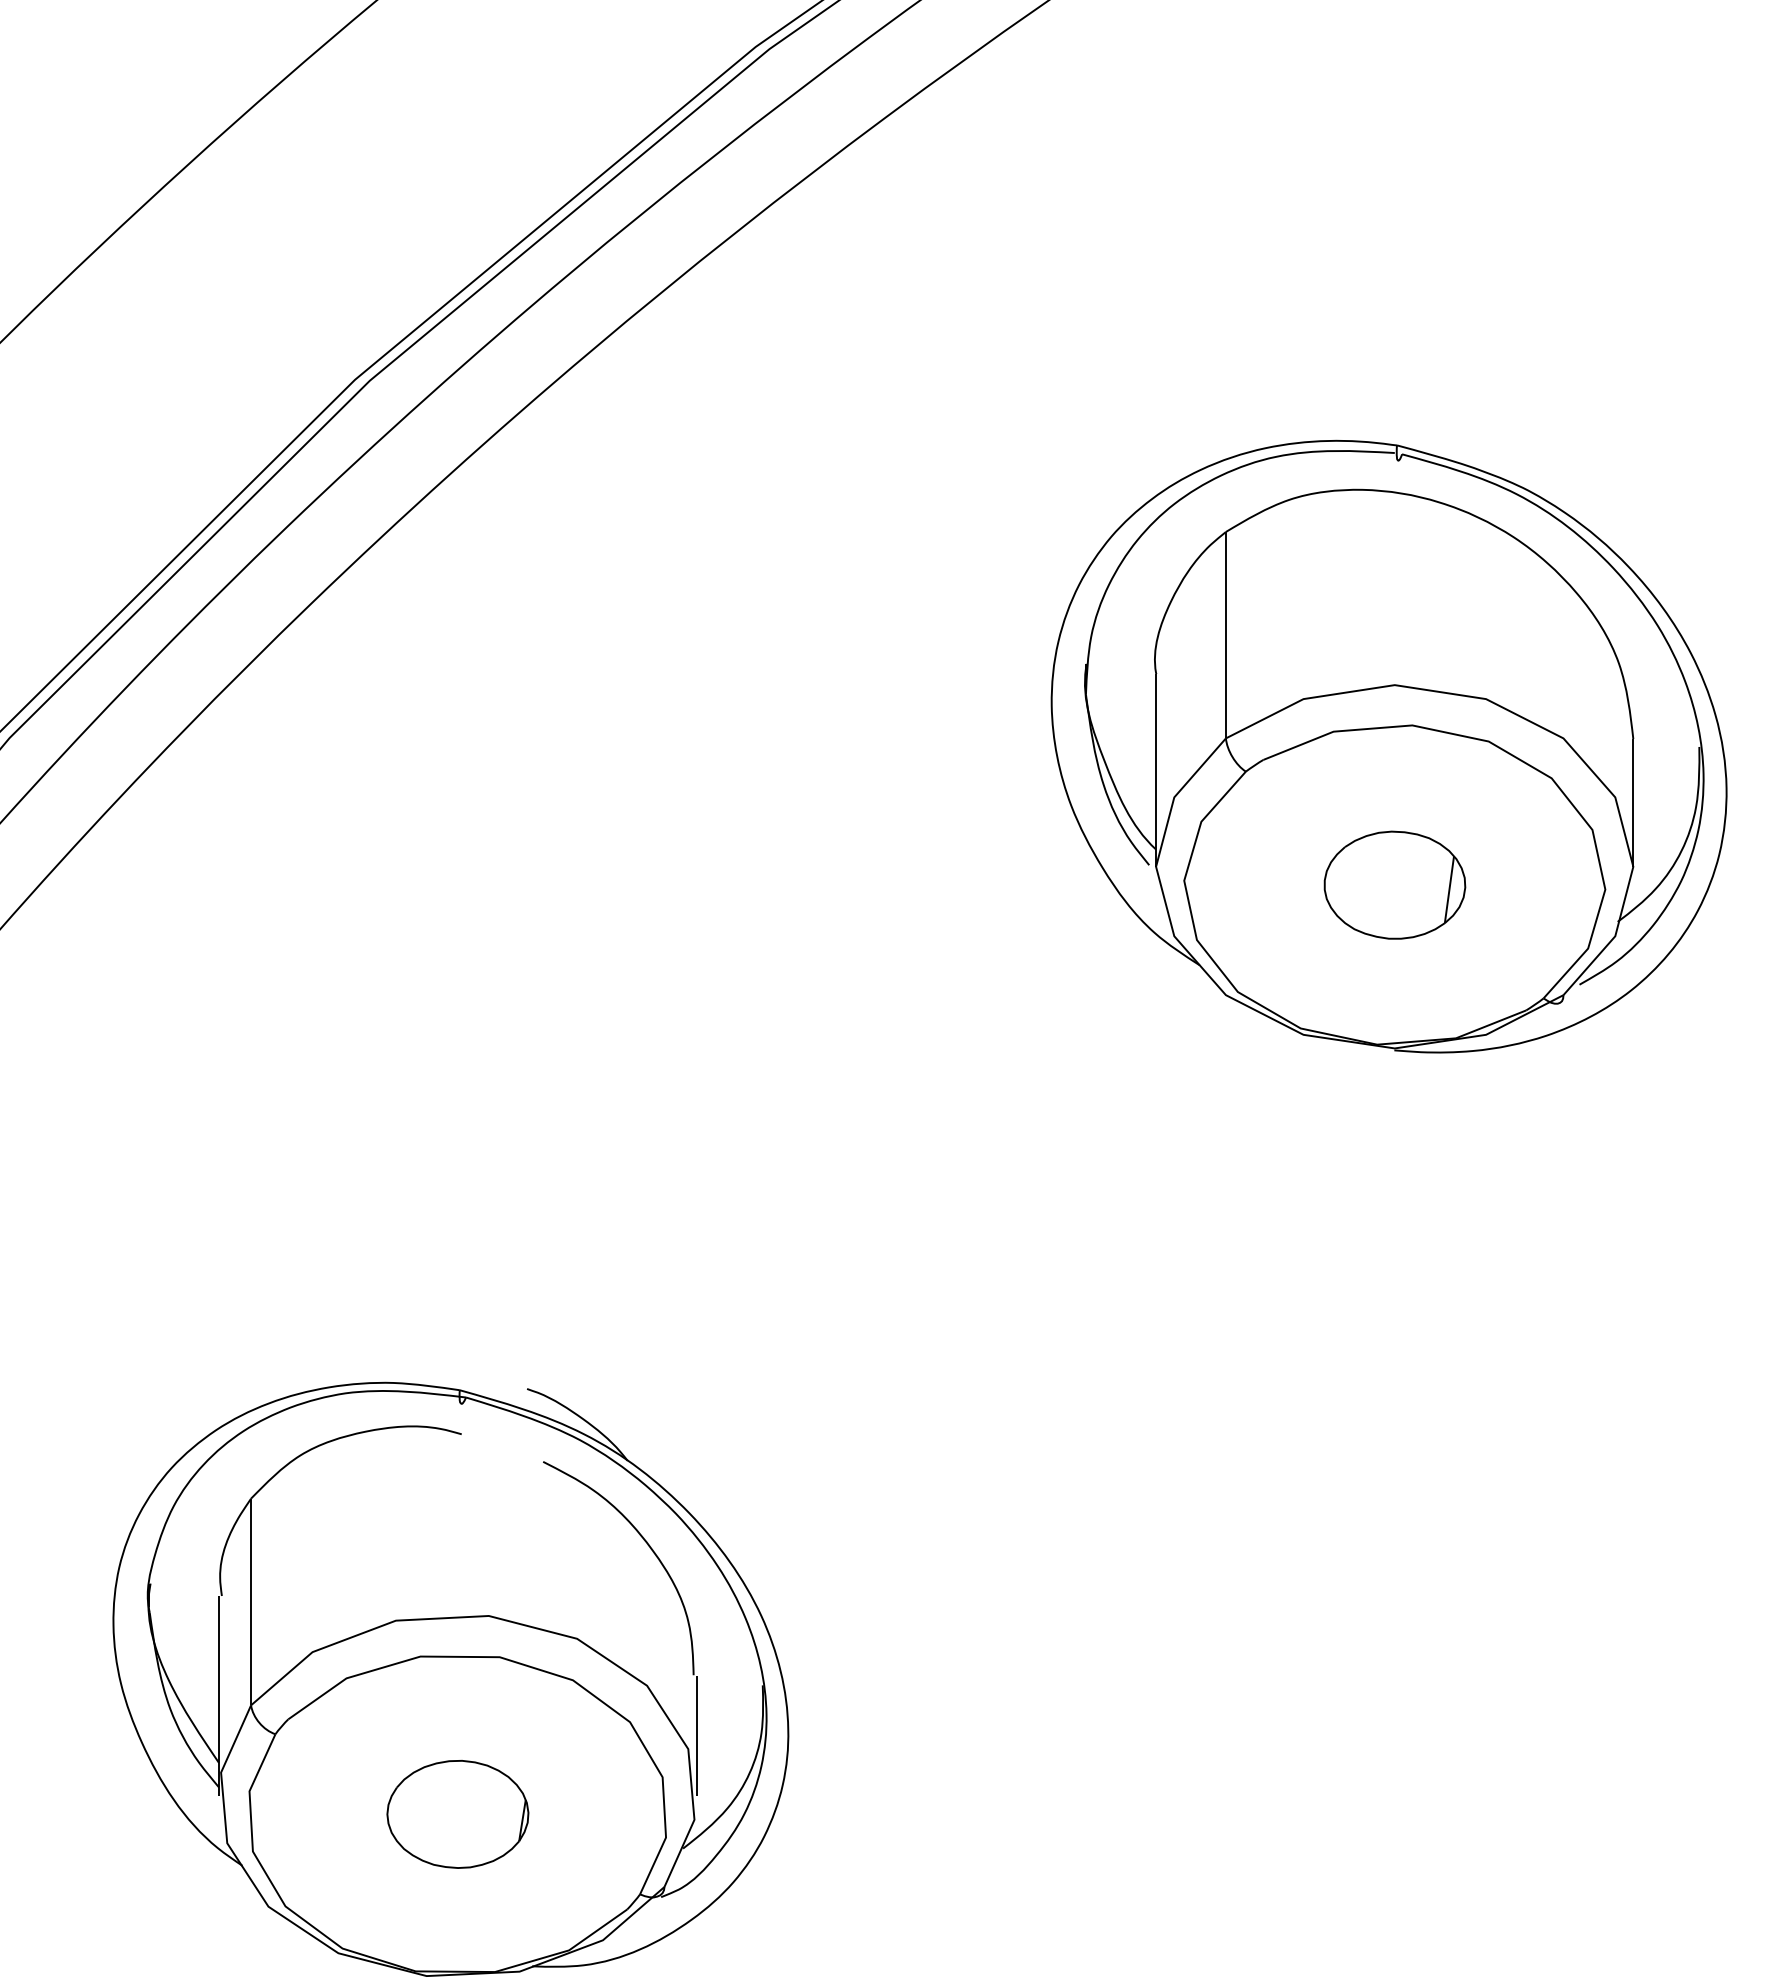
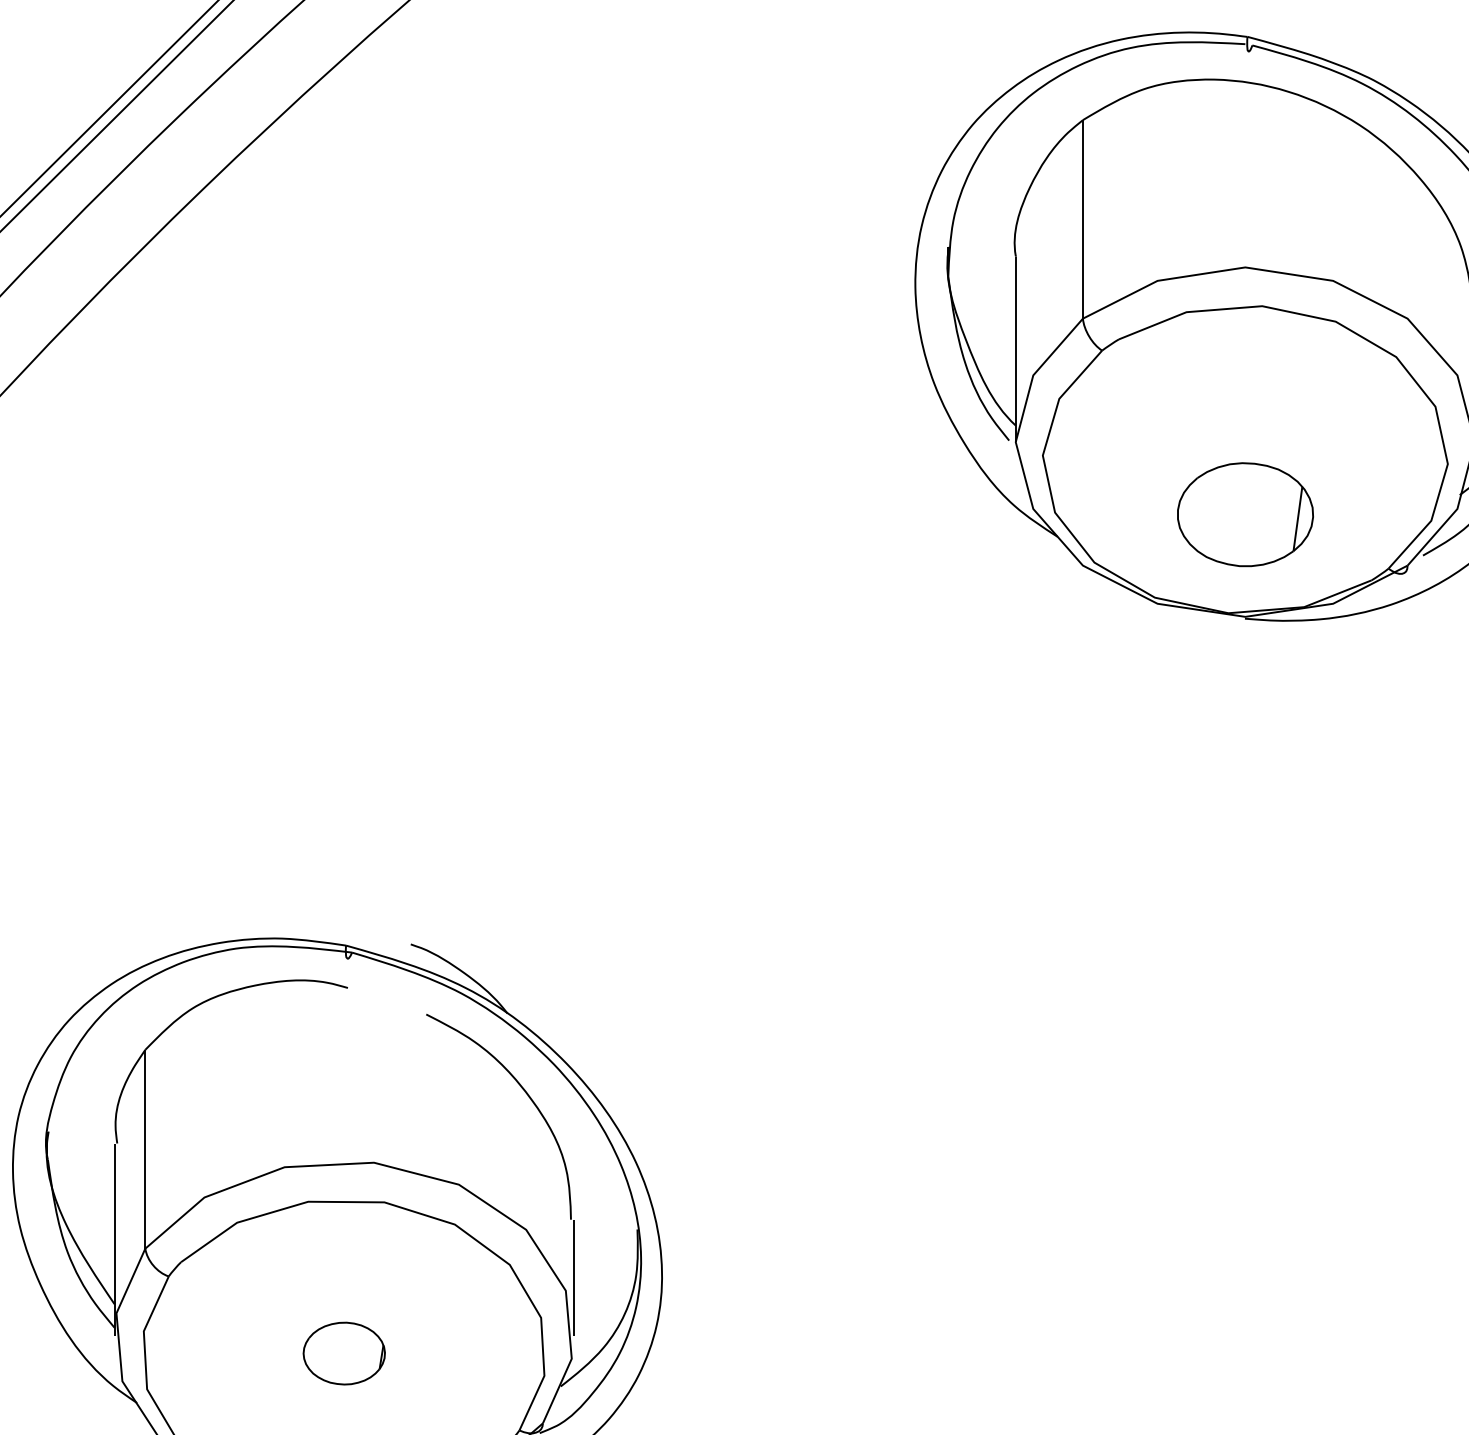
part: (1394, 884) -> (1245, 514), moved
part: (457, 1814) -> (343, 1353), size x0.6

